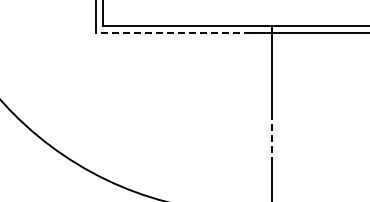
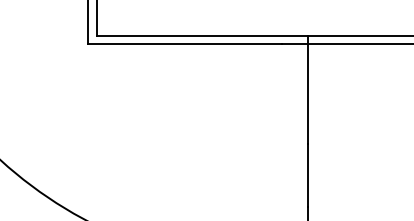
line: (172, 33) -> (184, 44), dashed -> solid
line: (271, 137) -> (308, 174), dashed -> solid

